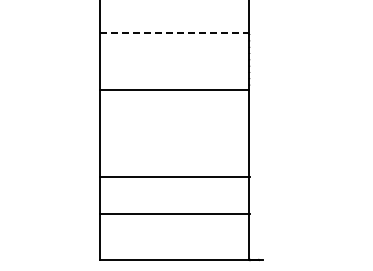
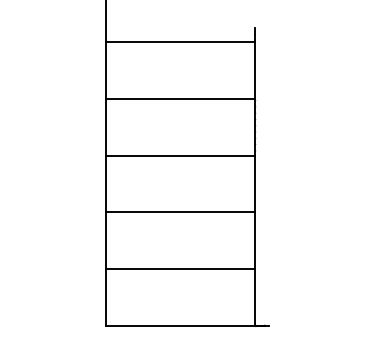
line: (174, 32) -> (180, 98), dashed -> solid
line: (174, 176) -> (180, 212), moved
line: (174, 214) -> (180, 269), moved

